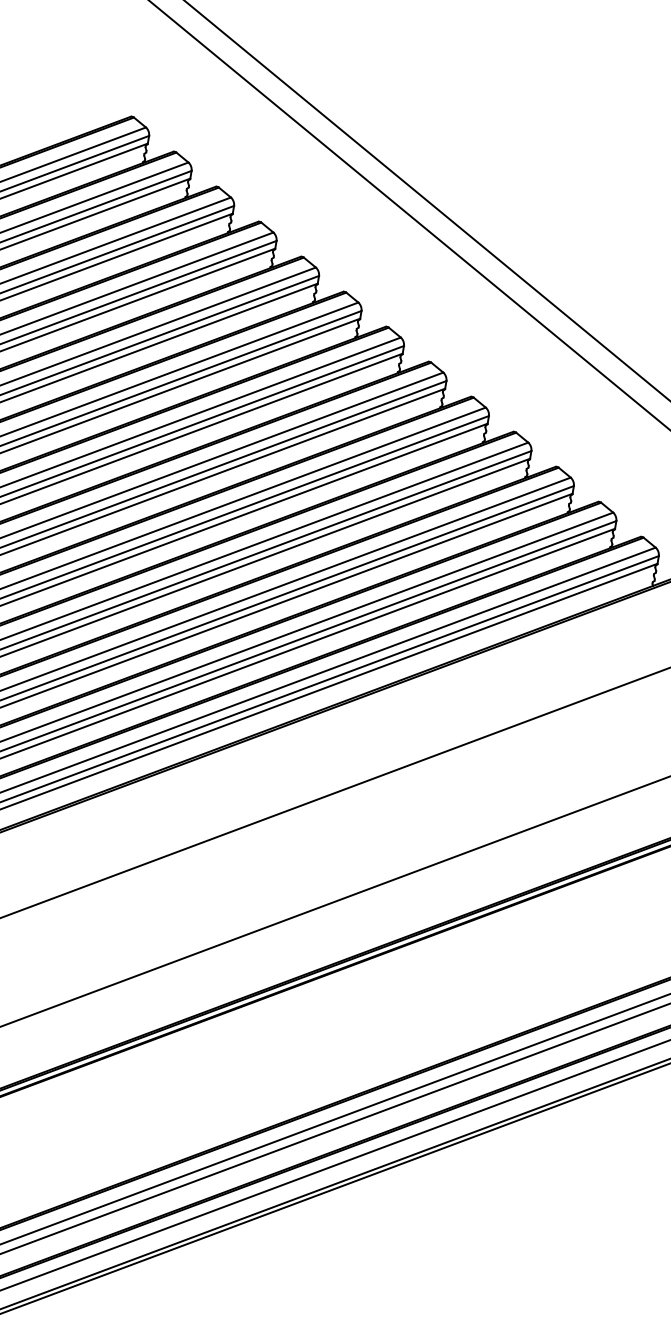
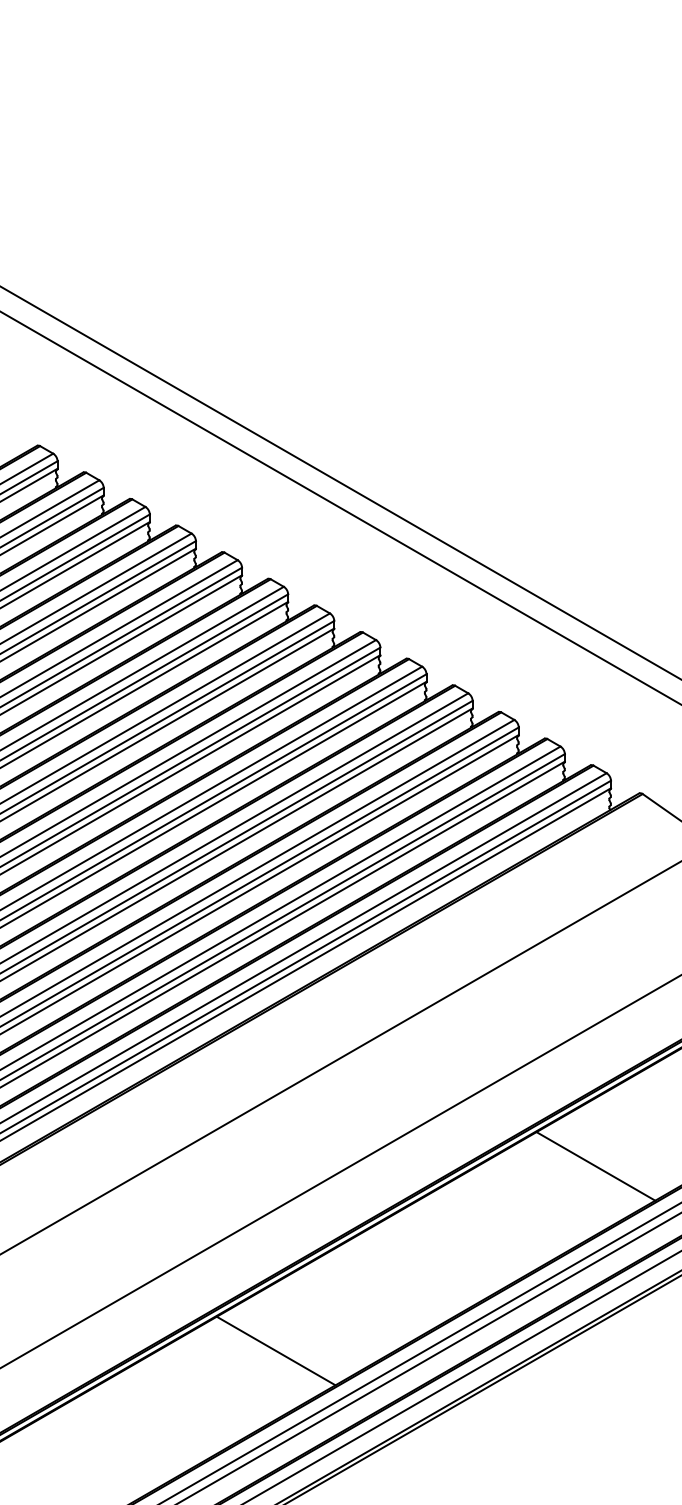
line: (577, 946) -> (595, 1166), added
line: (219, 1079) -> (275, 1350), added

